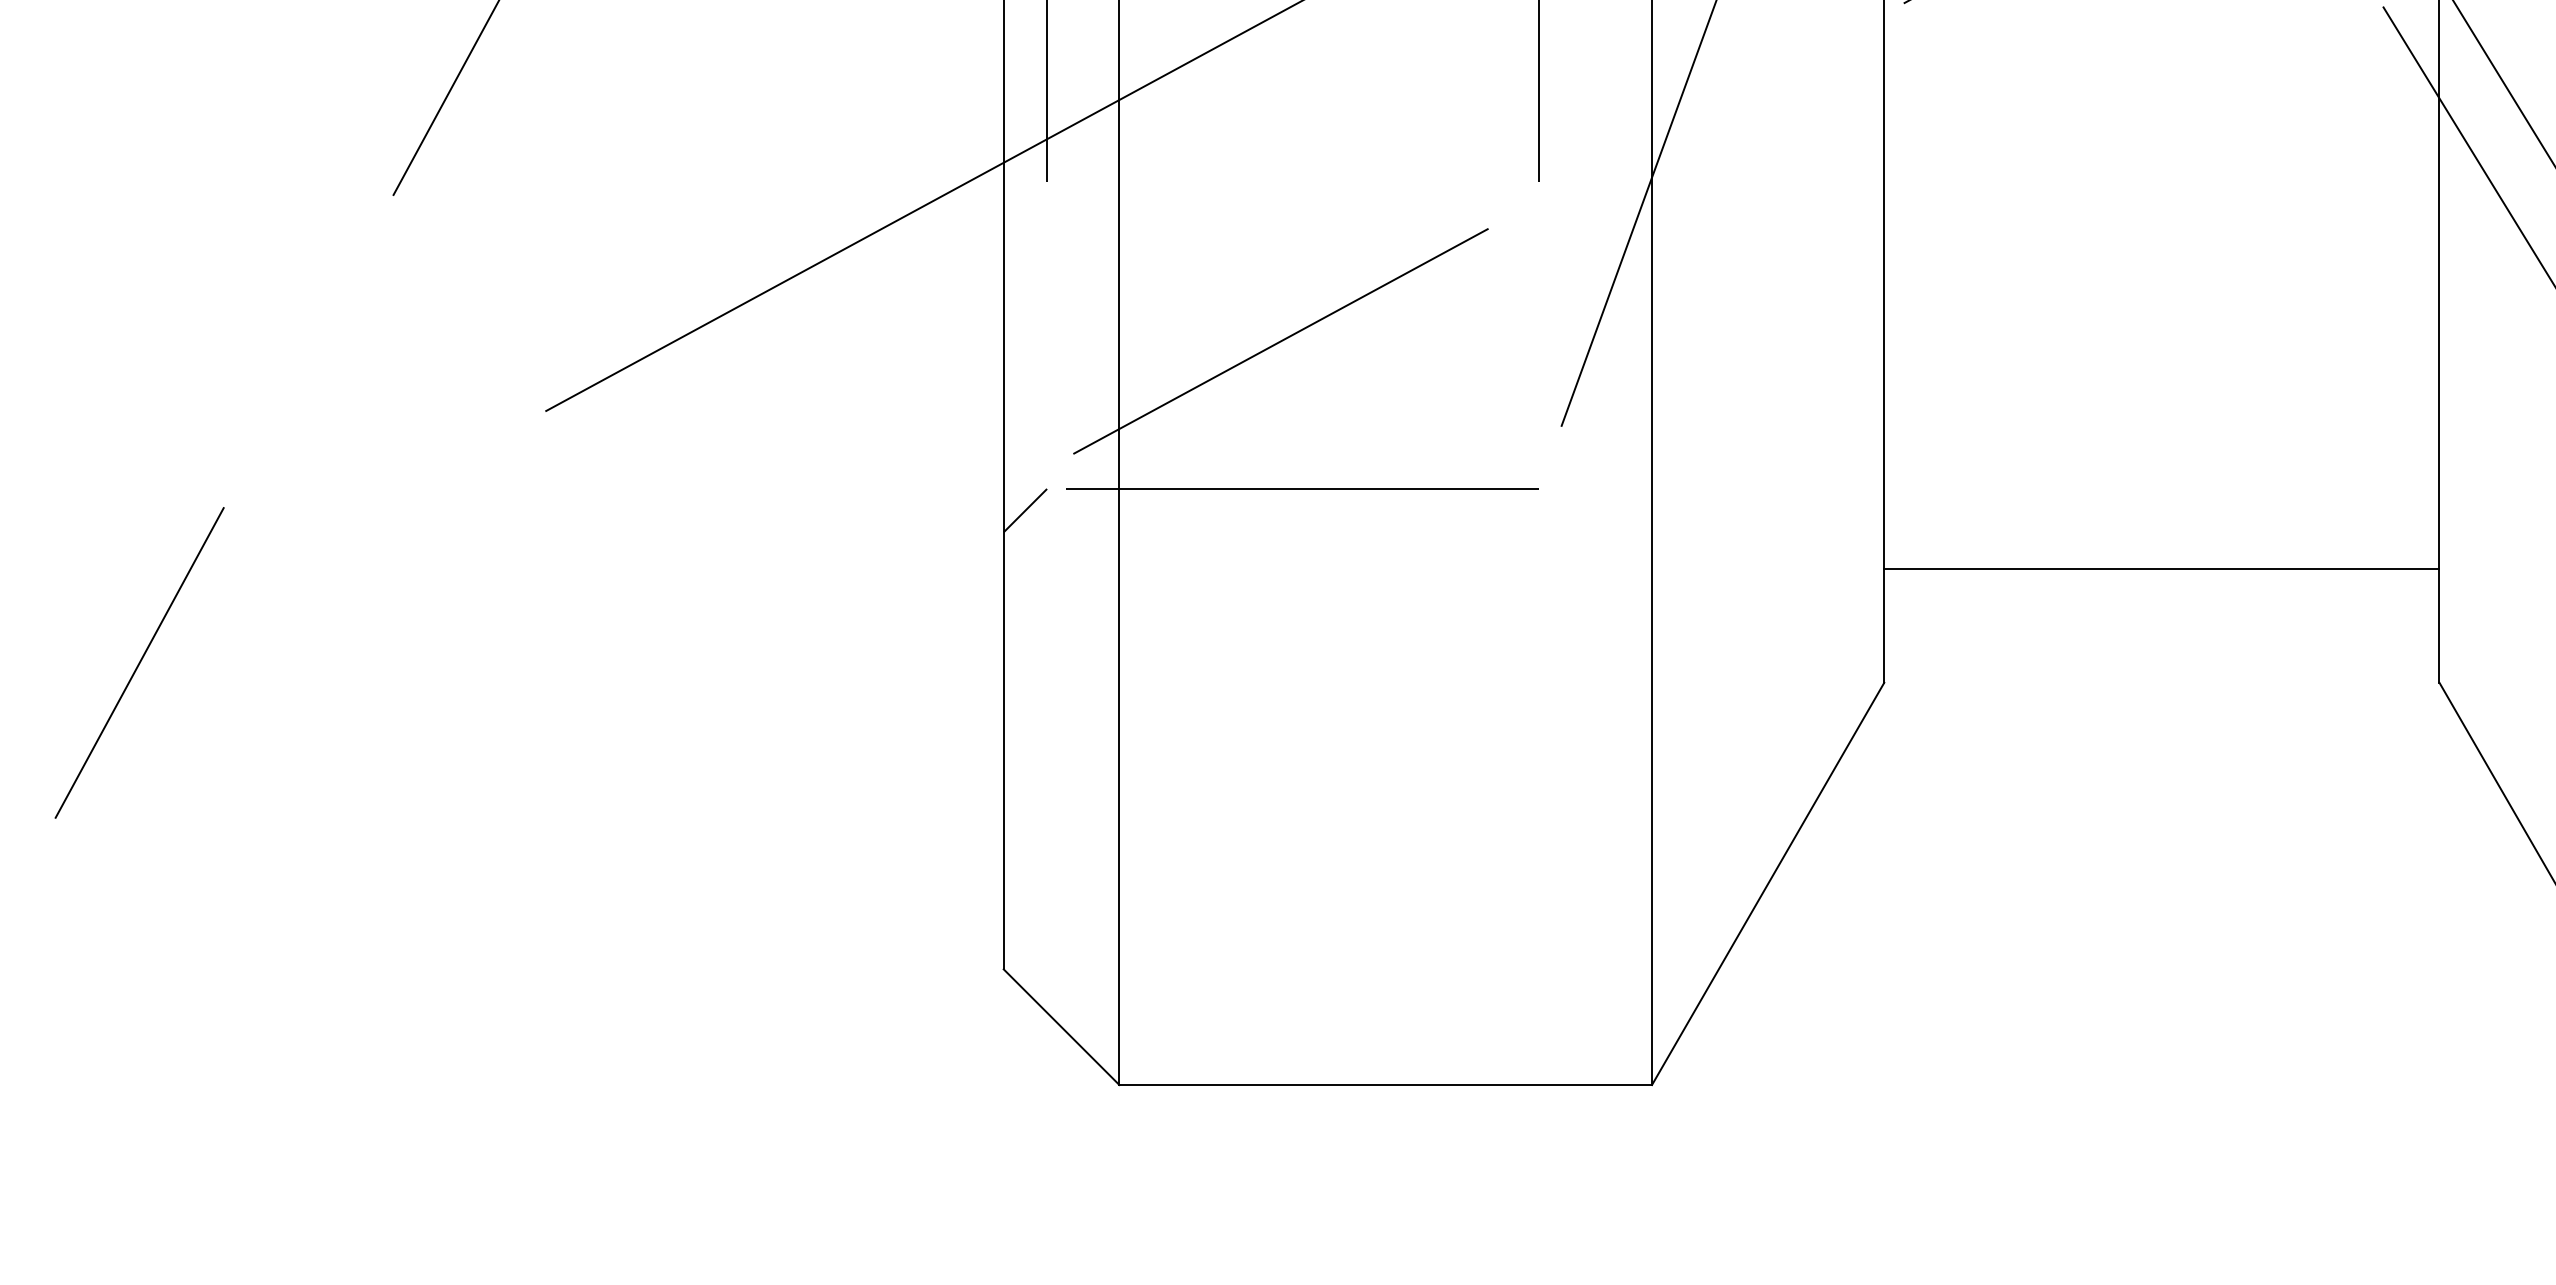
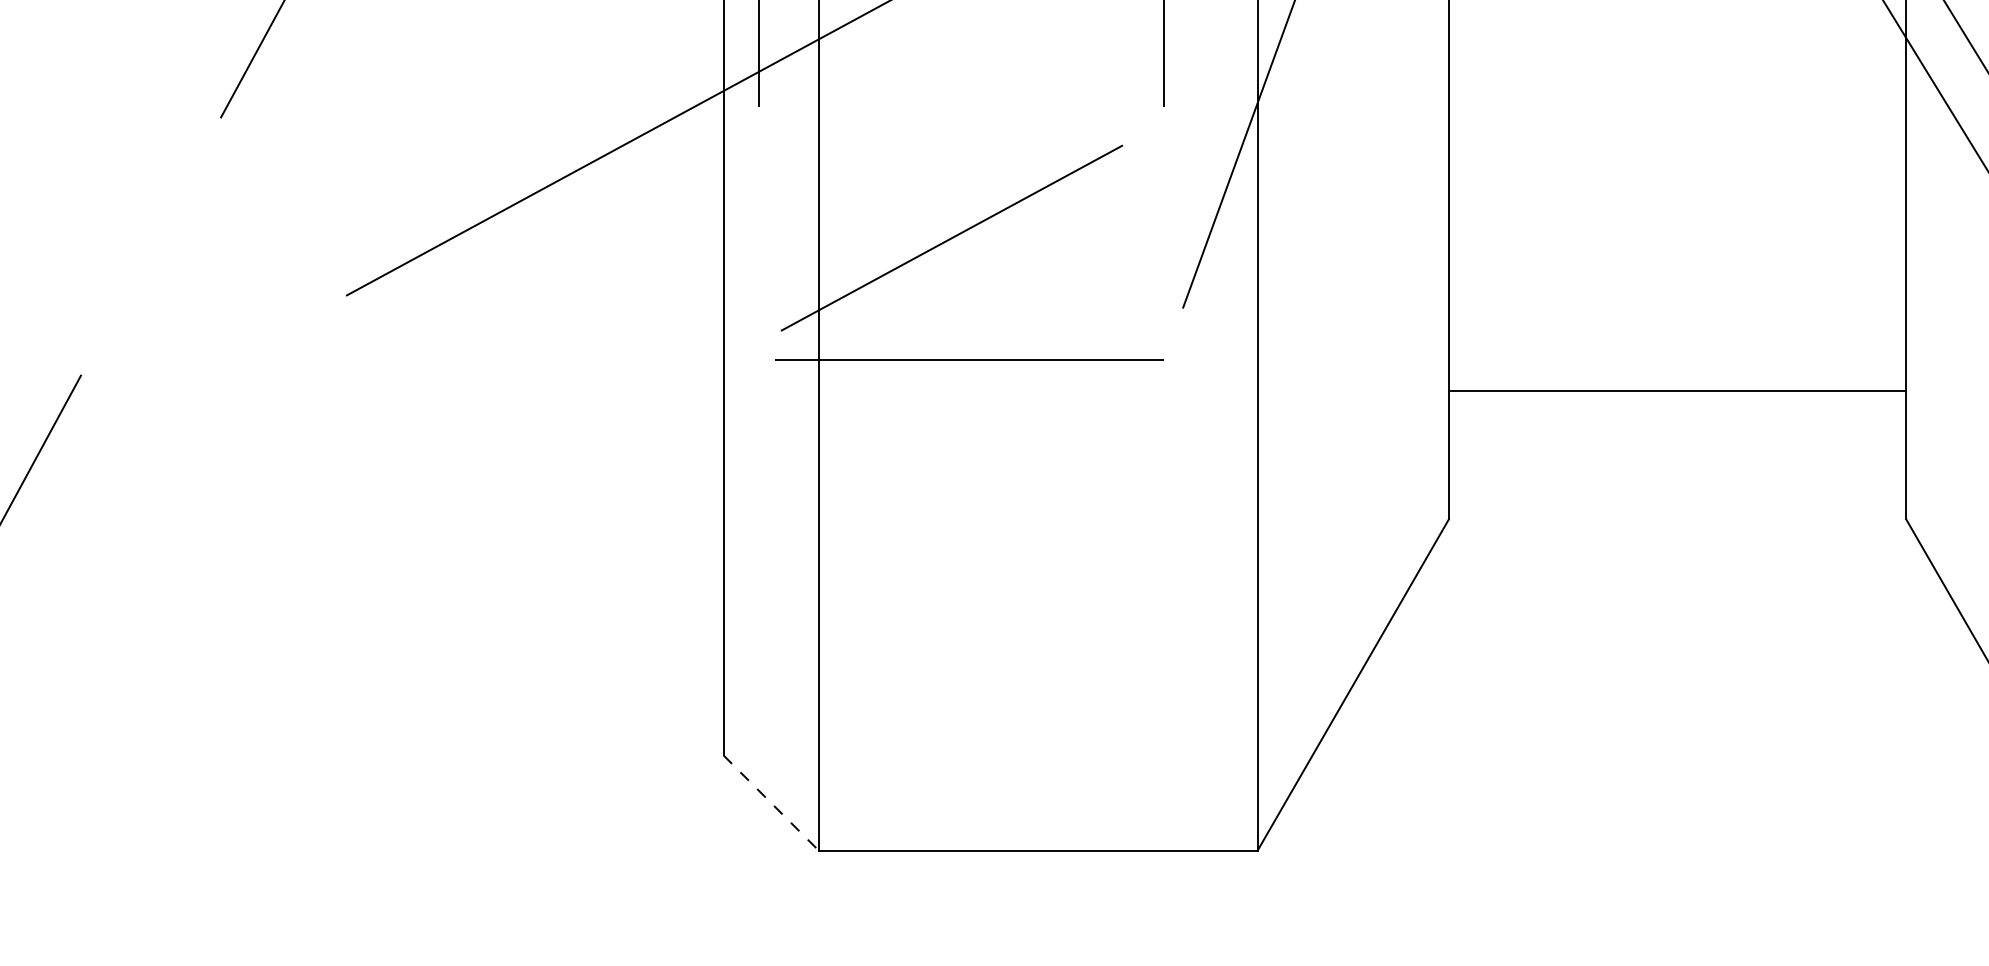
line: (1025, 510) -> (741, 377), removed
line: (2161, 568) -> (1677, 390), moved
line: (1061, 1027) -> (771, 803), solid -> dashed

